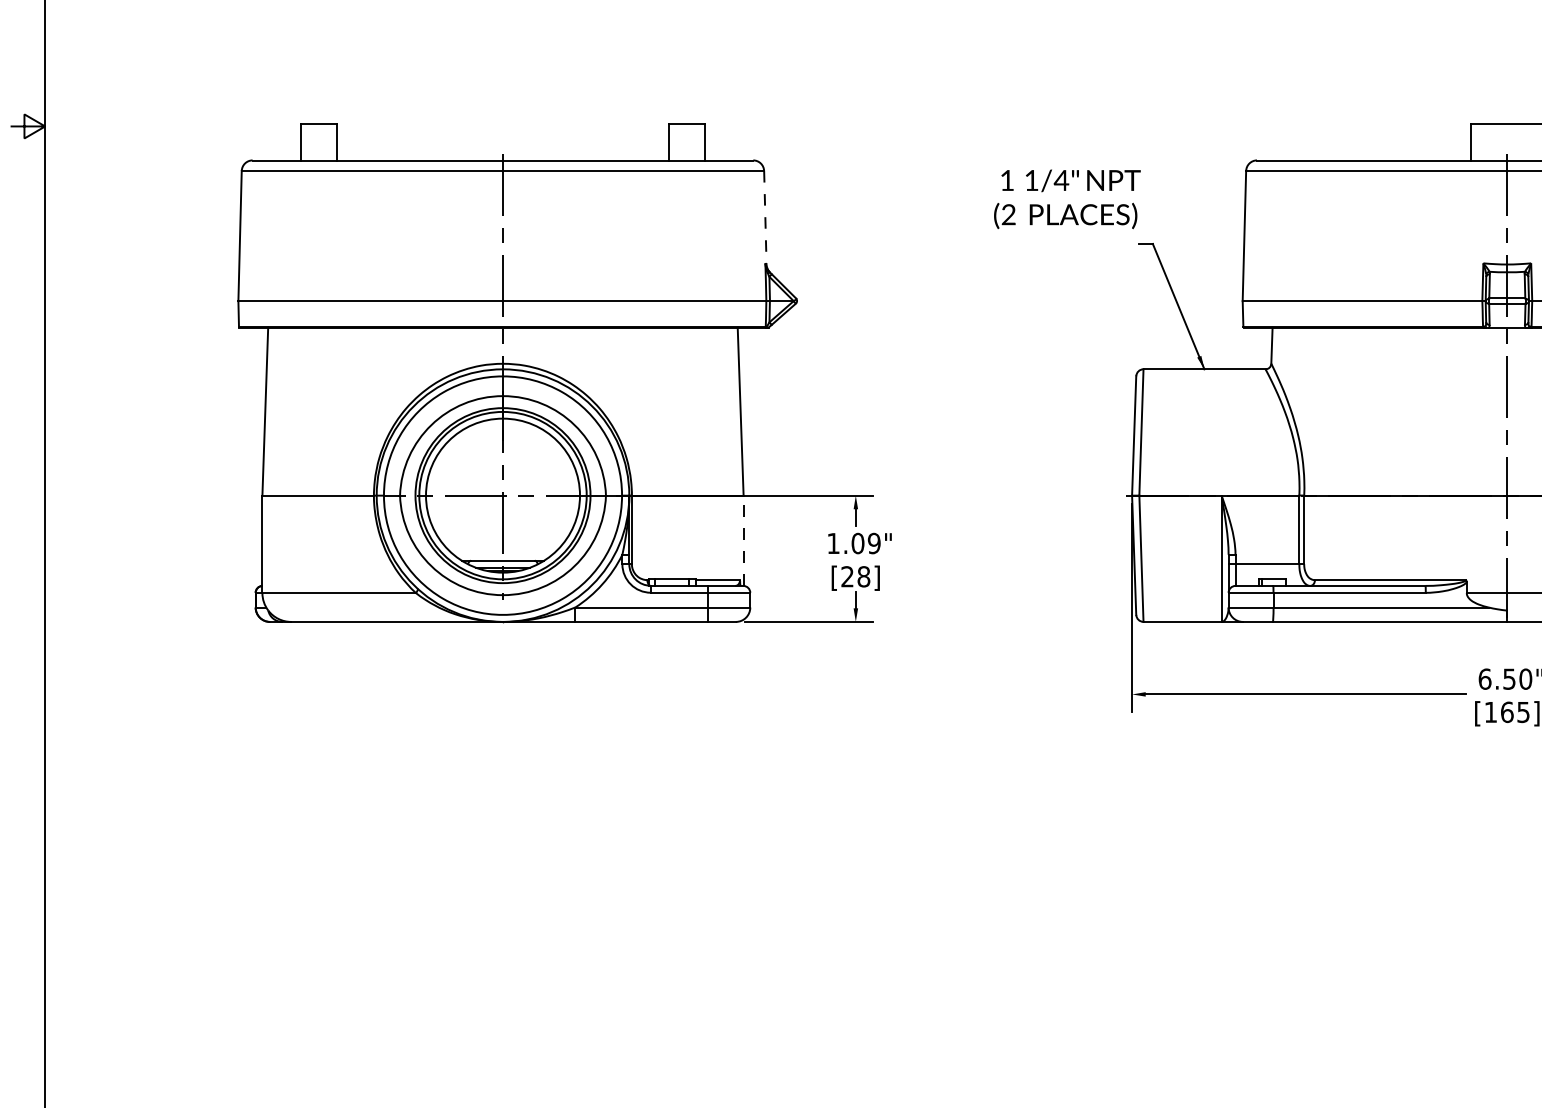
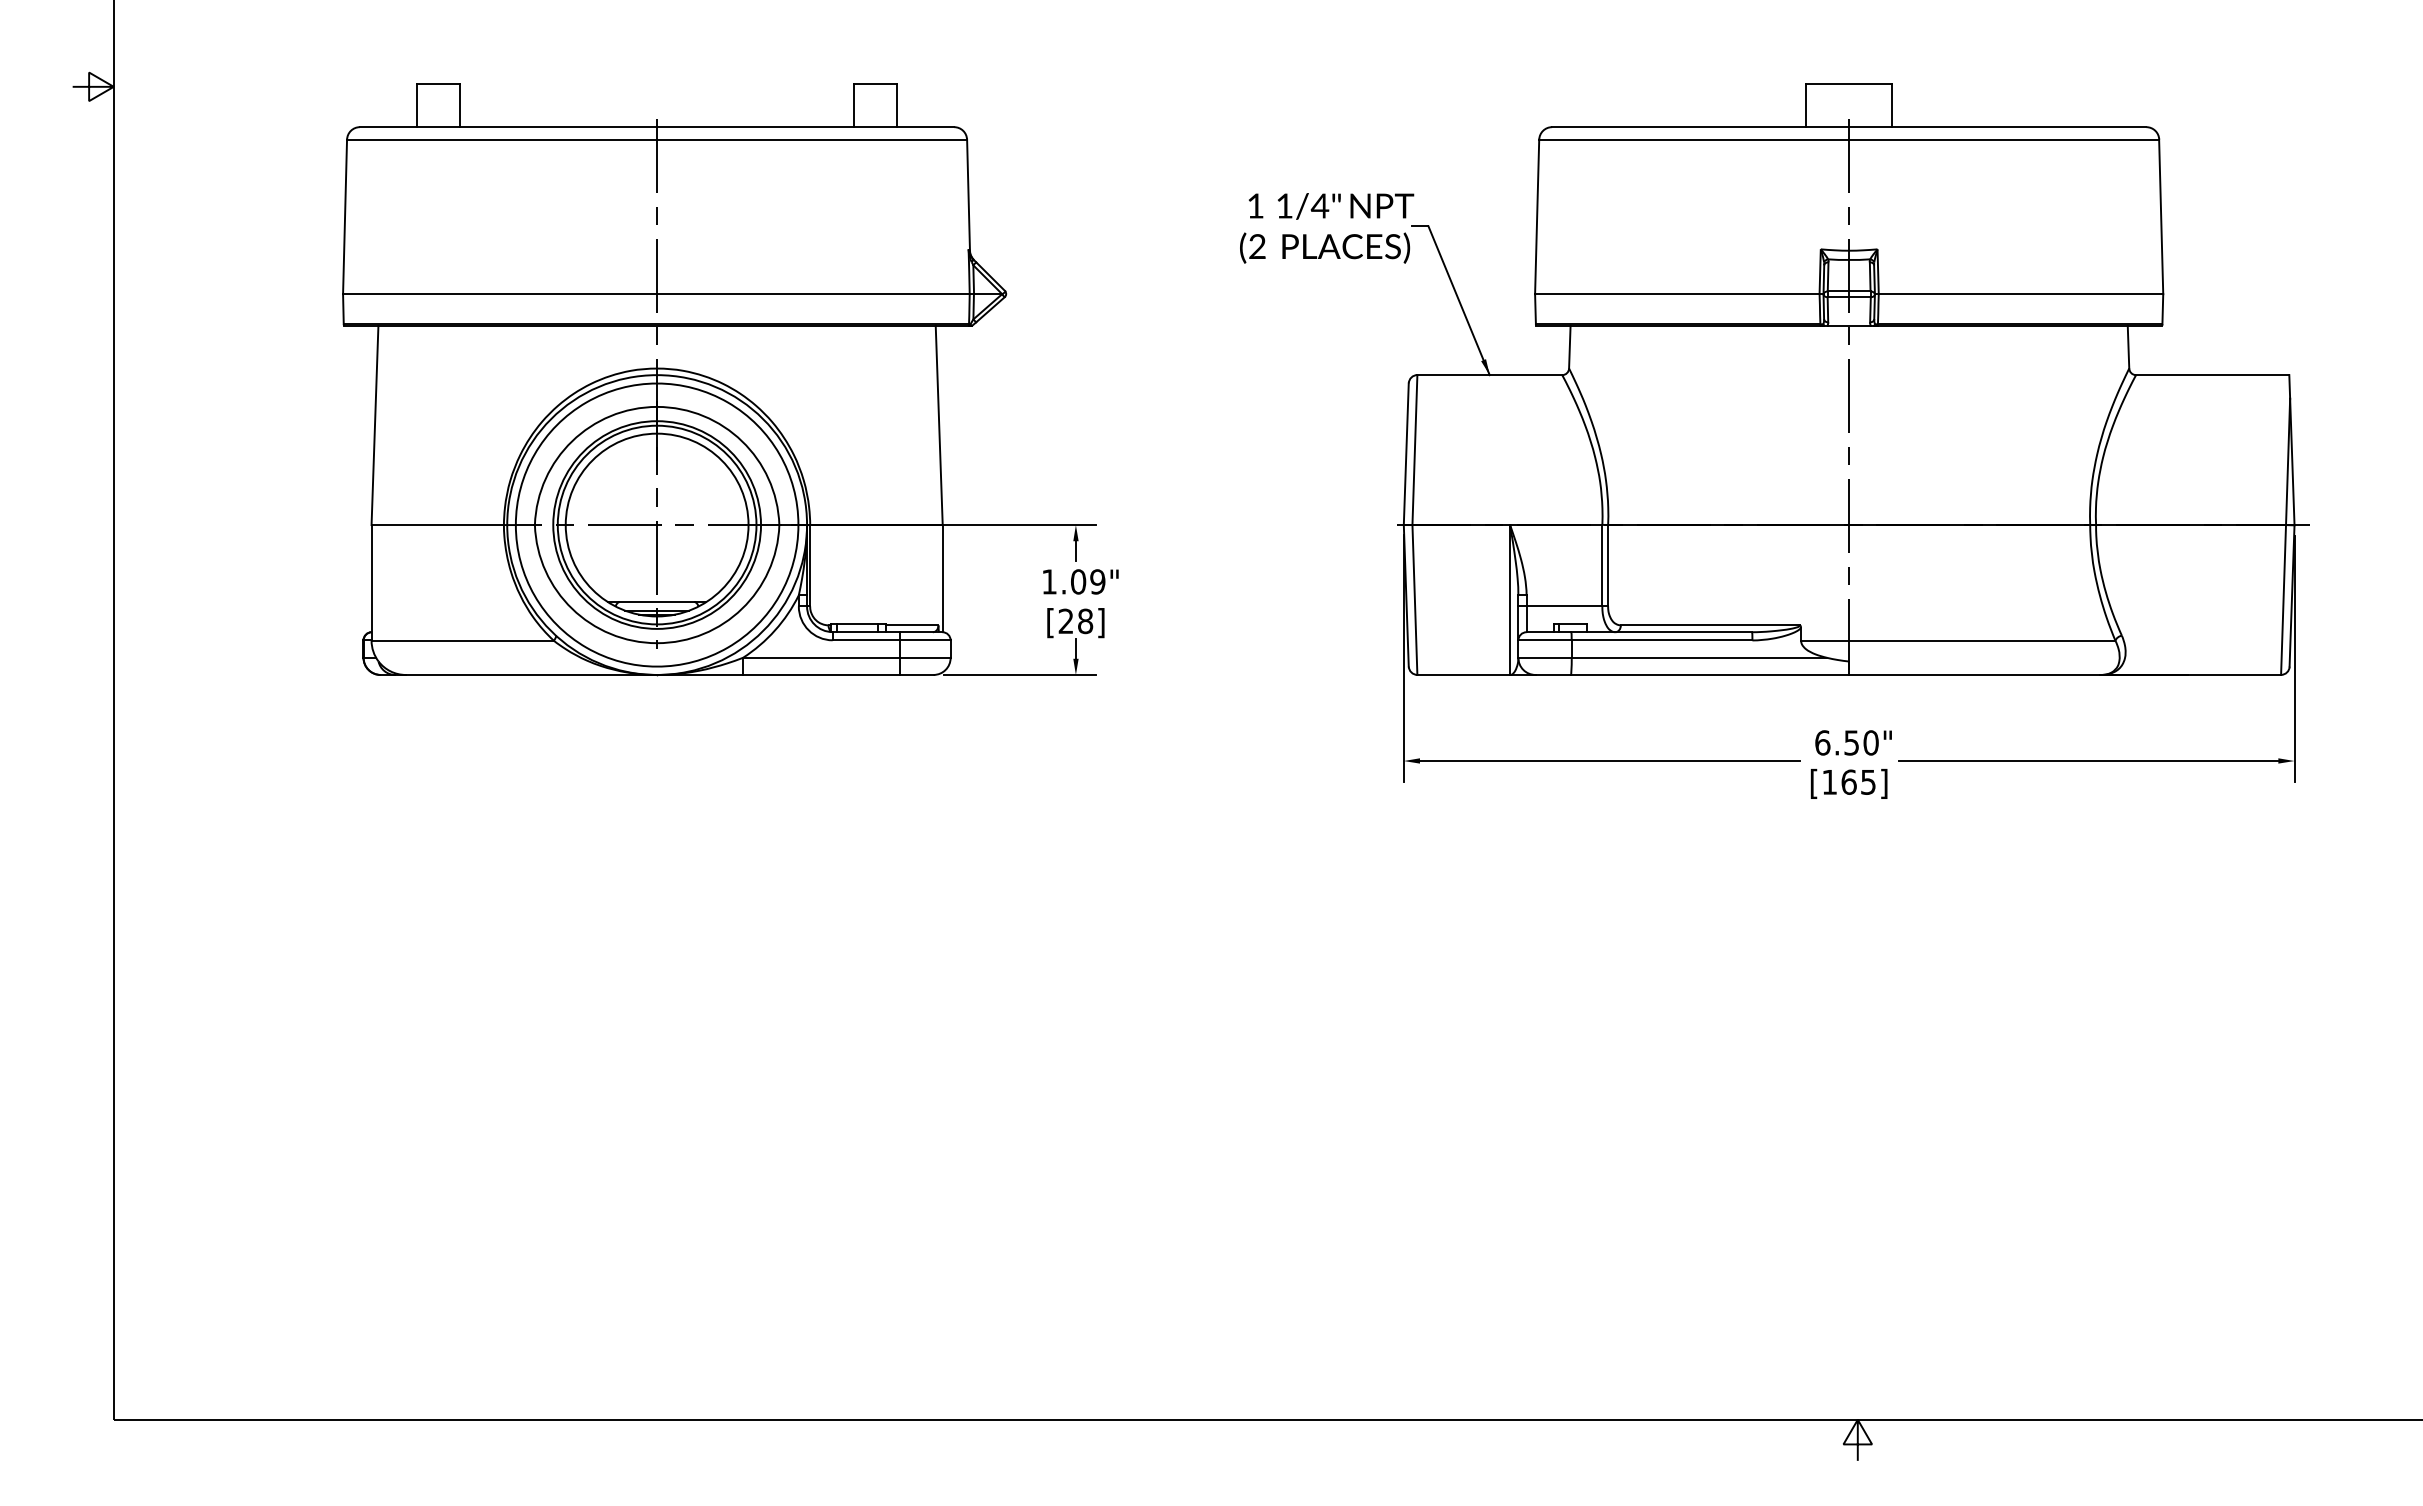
text: (1067, 199) -> (1327, 228), moved
line: (765, 217) -> (968, 195), dashed -> solid
line: (743, 540) -> (942, 578), dashed -> solid

